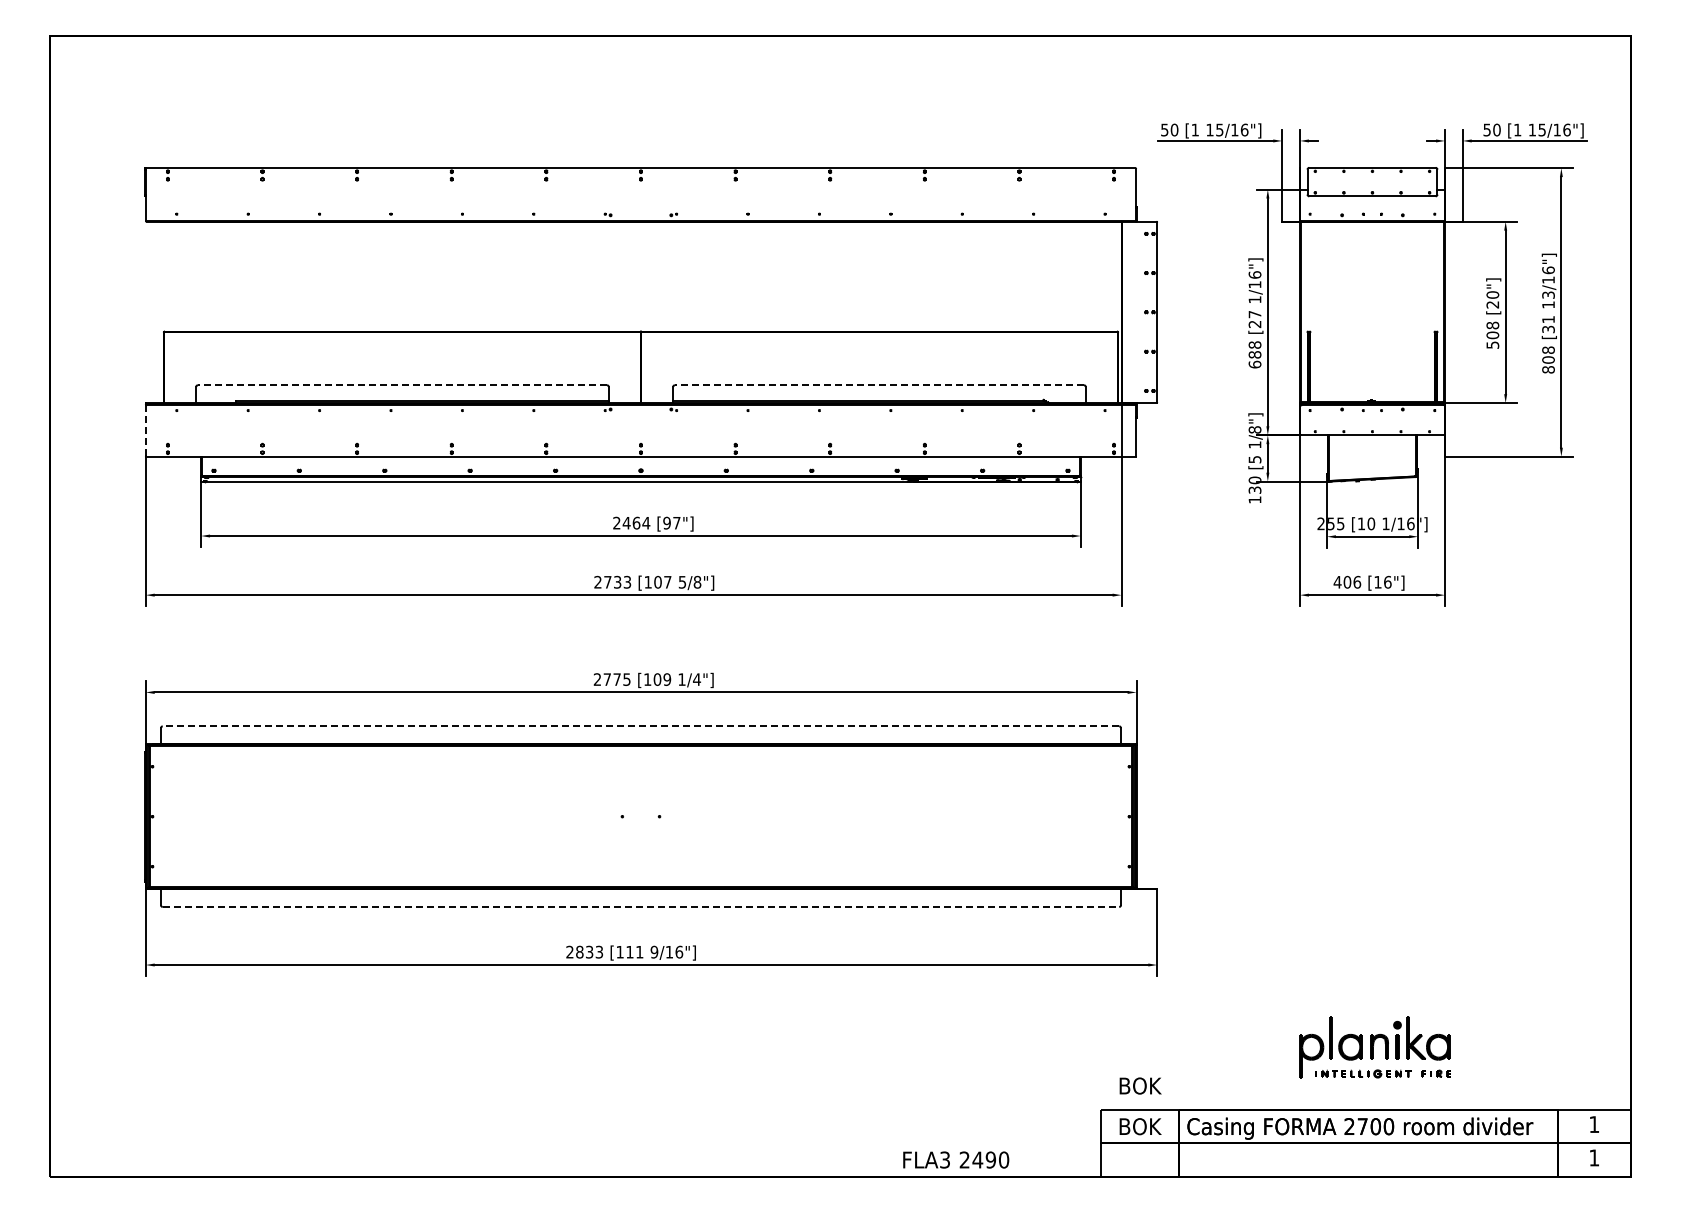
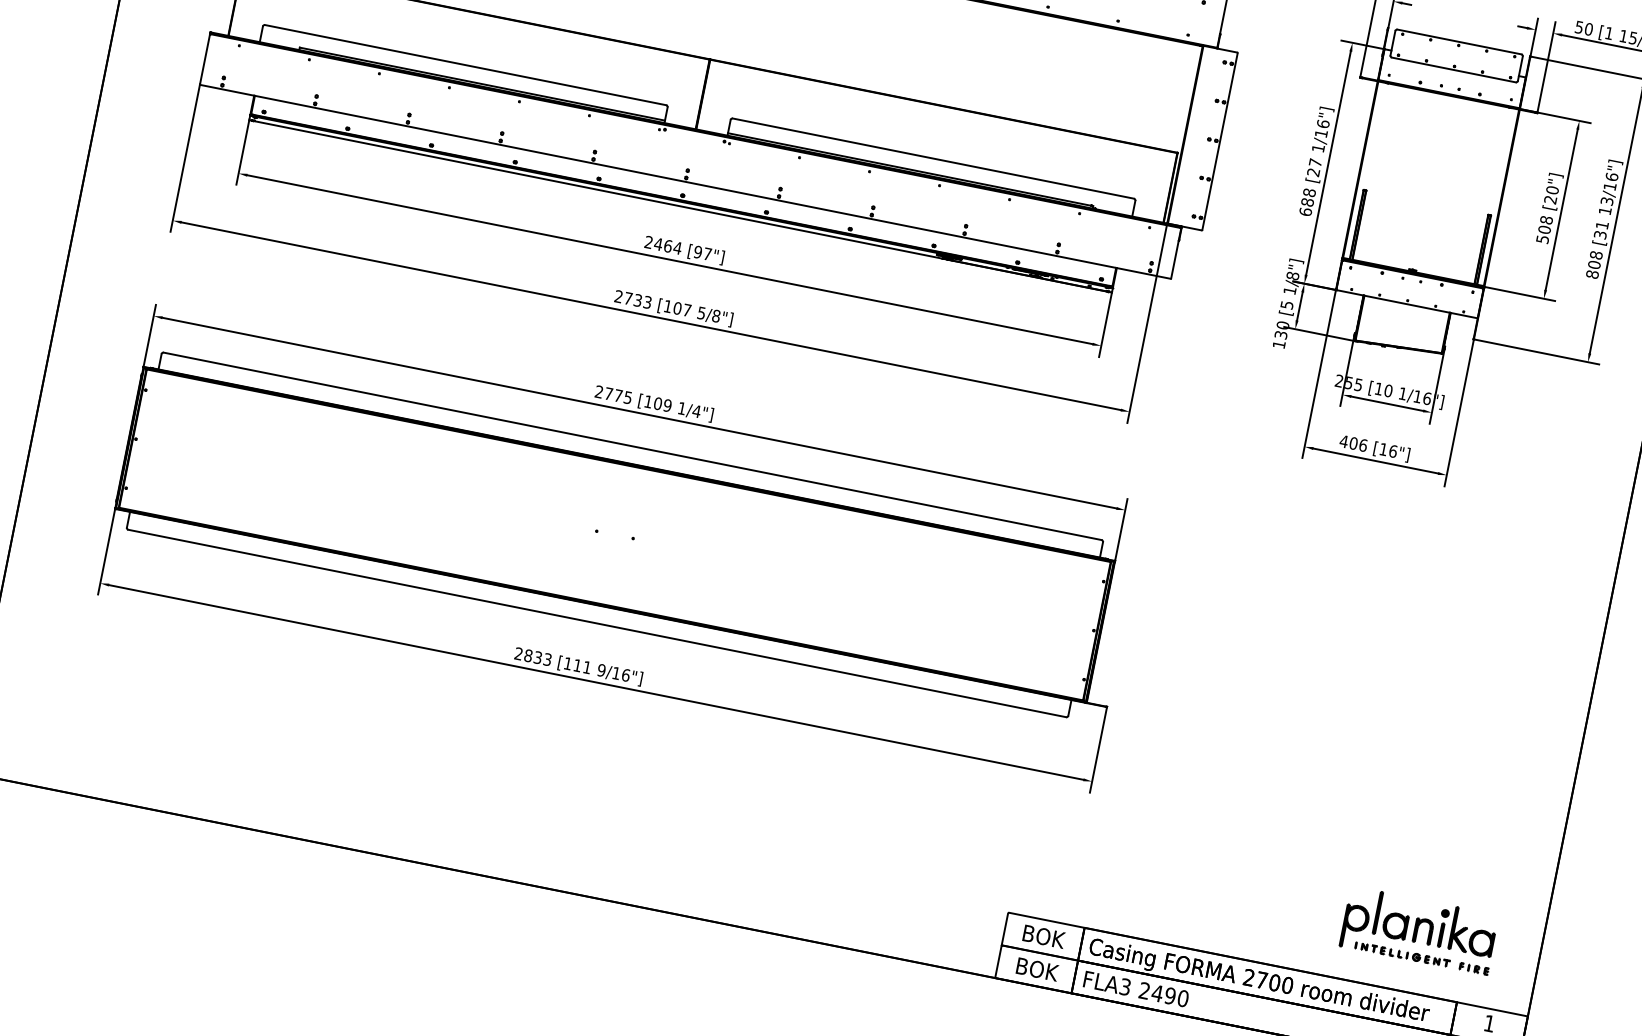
line: (402, 385) -> (465, 65), dashed -> solid
line: (879, 385) -> (933, 158), dashed -> solid
line: (145, 430) -> (204, 59), dashed -> solid
line: (640, 726) -> (632, 446), dashed -> solid
line: (641, 907) -> (597, 624), dashed -> solid
part: (1374, 1047) -> (1418, 930), moved
text: (1140, 1085) -> (1037, 968), moved
text: (956, 1159) -> (1136, 988), moved

